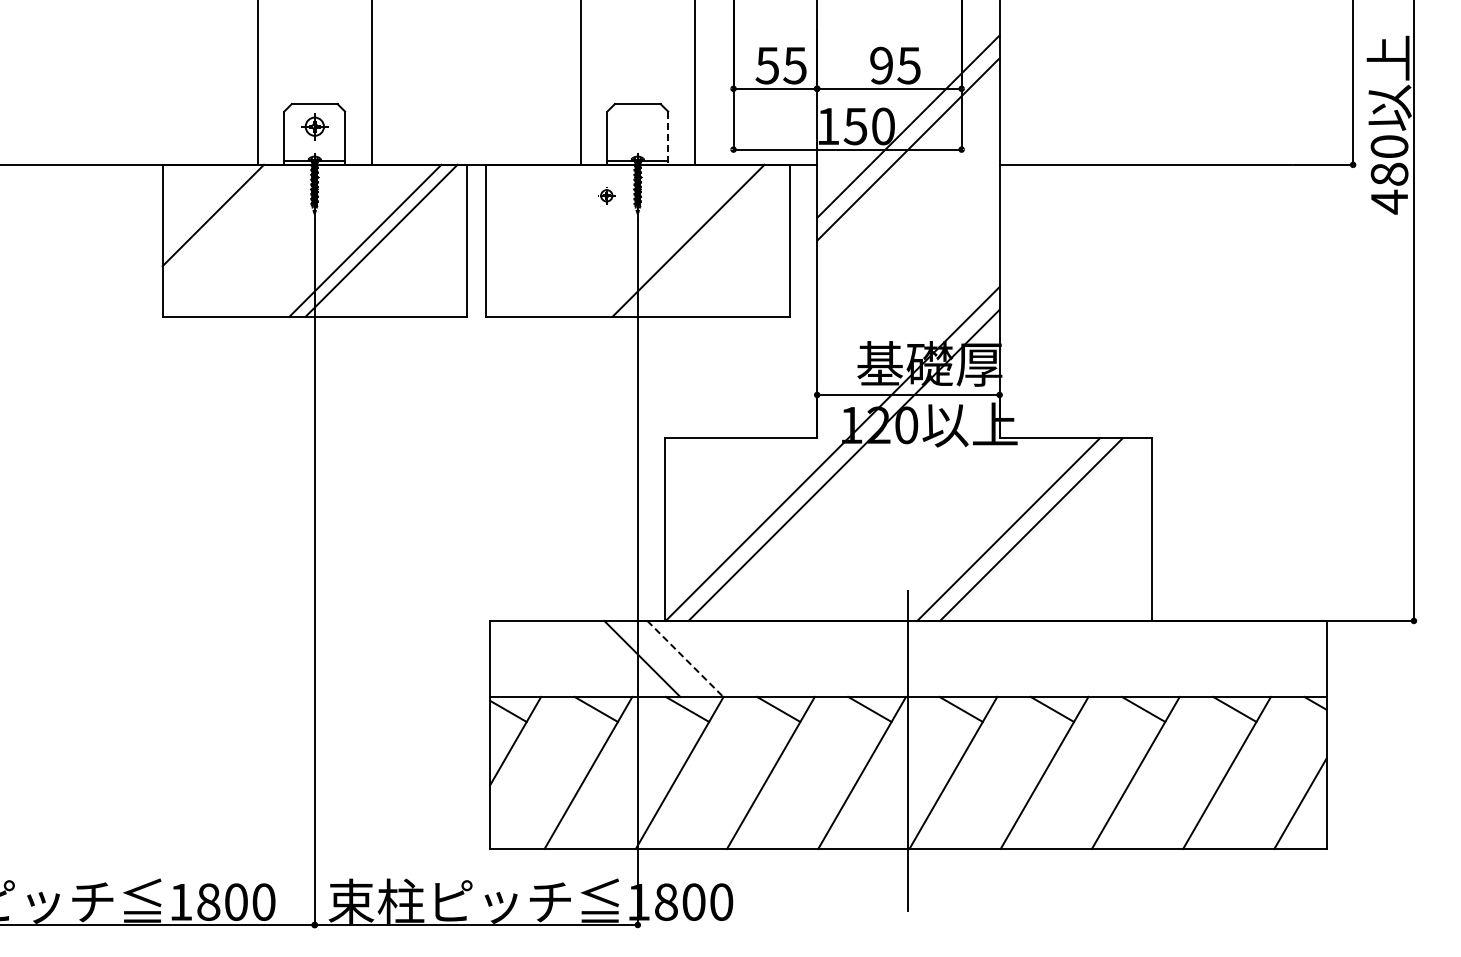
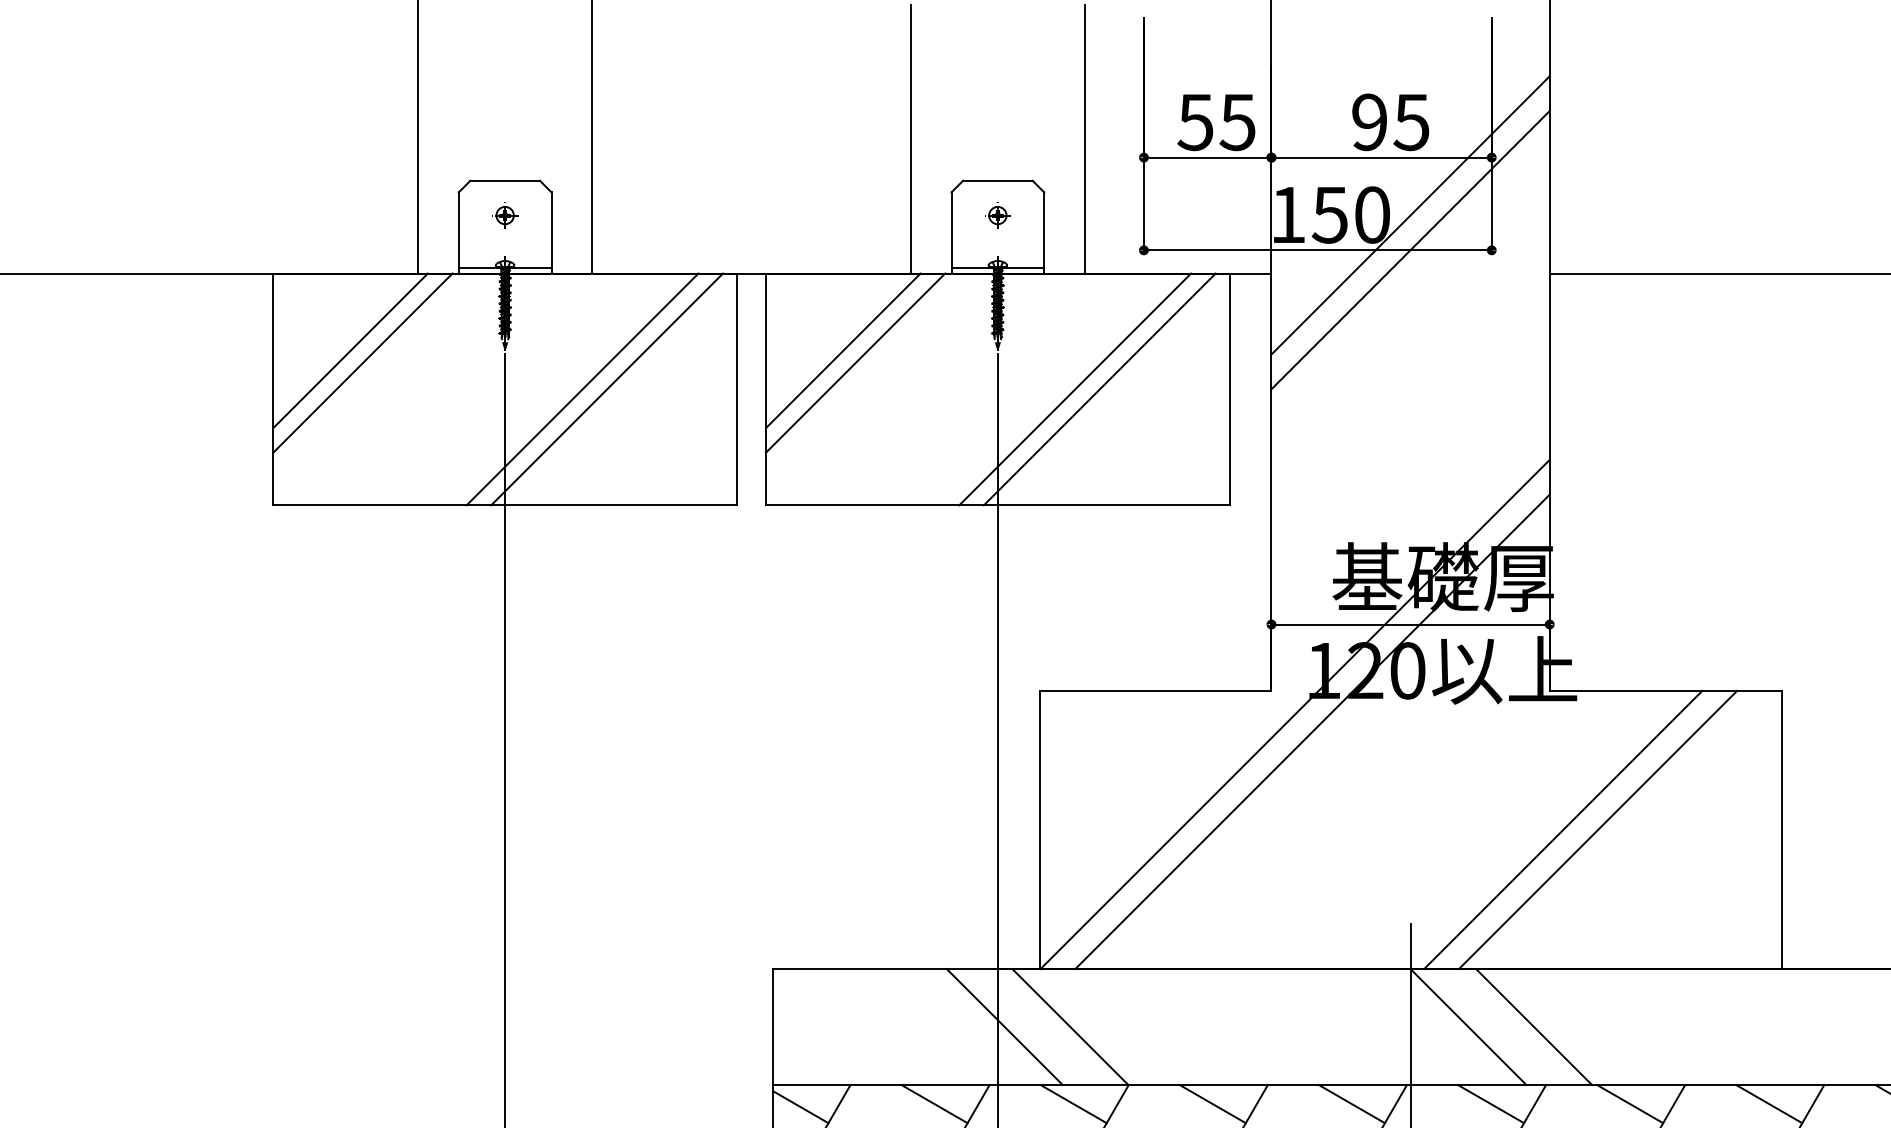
part: (314, 126) -> (504, 215), size x0.62
line: (668, 138) -> (1044, 233), dashed -> solid
part: (606, 195) -> (997, 215), moved
line: (536, 215) -> (843, 350), added
line: (221, 223) -> (363, 363), added
line: (544, 223) -> (855, 363), added
line: (704, 240) -> (1099, 388), added
line: (685, 658) -> (1070, 1026), dashed -> solid
line: (946, 658) -> (1468, 1026), added
line: (989, 658) -> (1534, 1026), added

